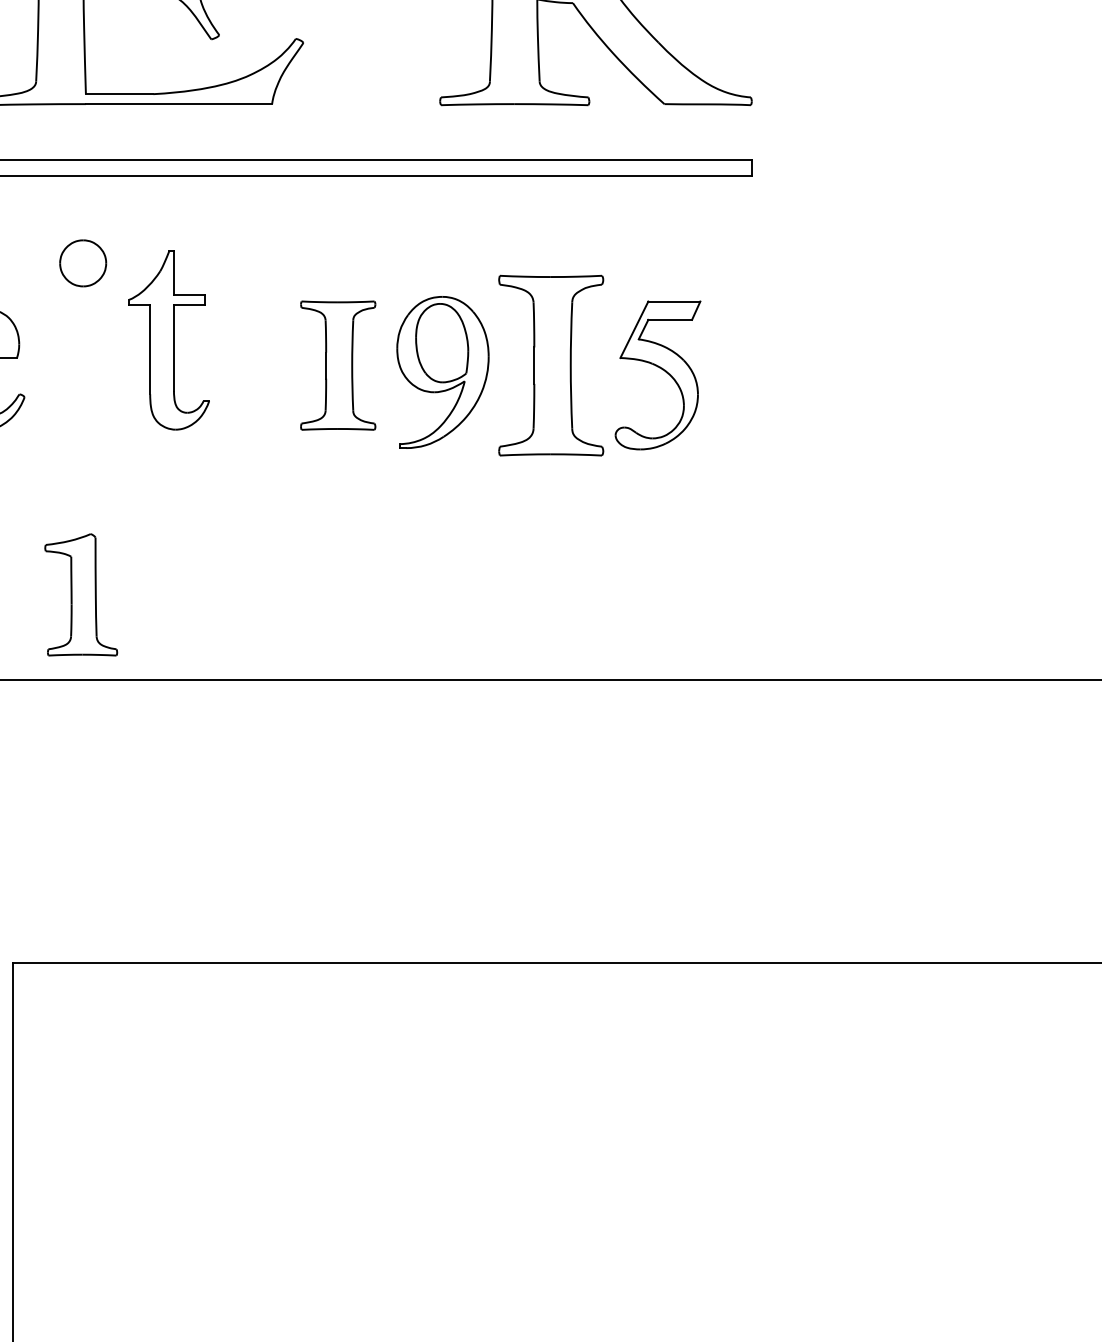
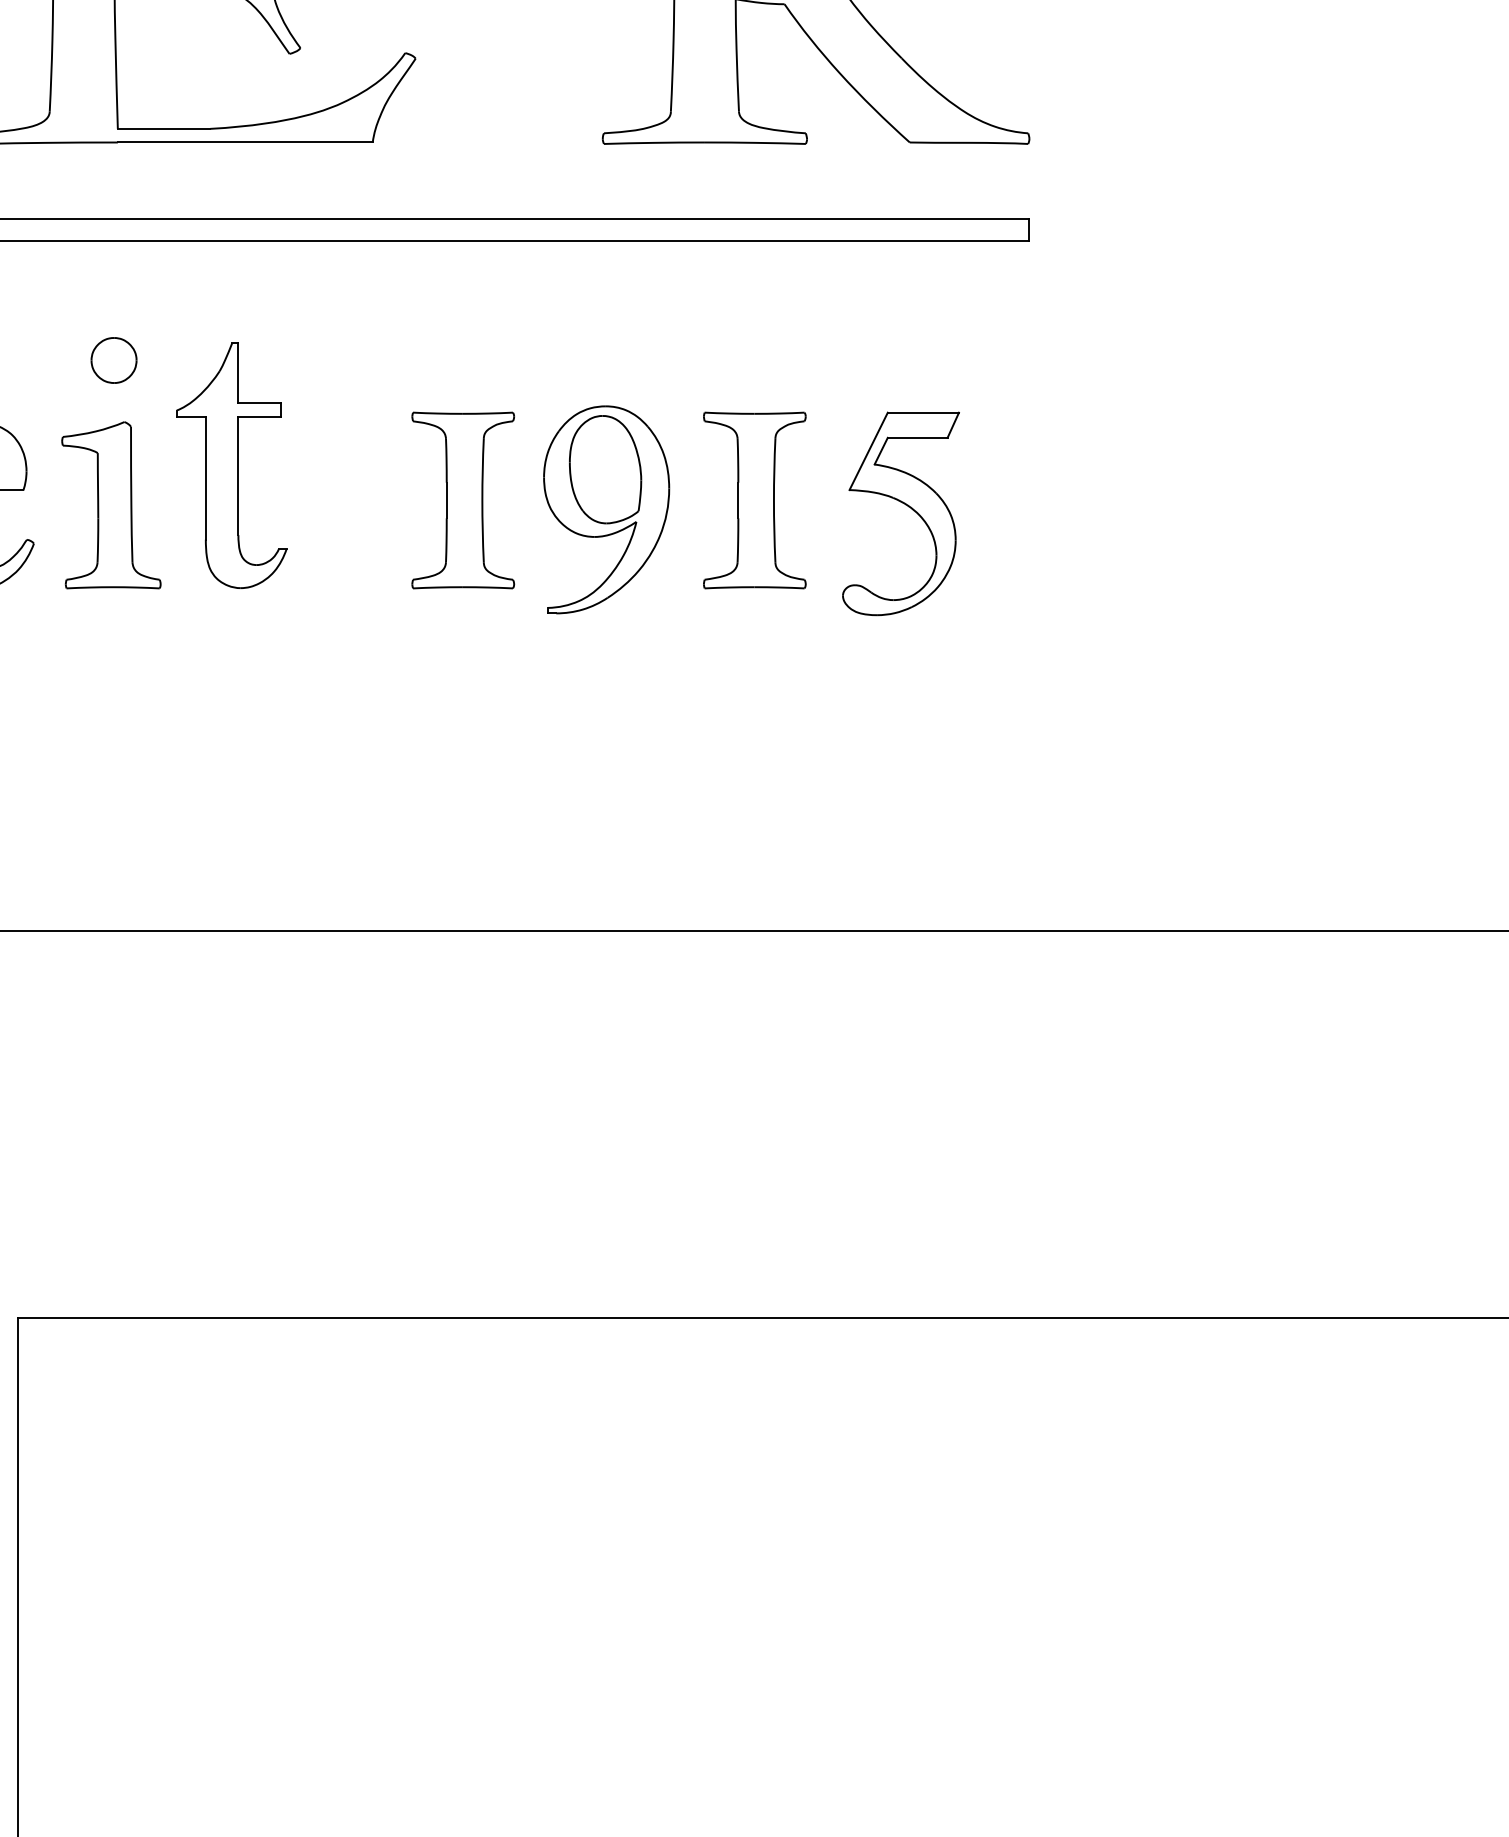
part: (82, 263) -> (113, 360), size x0.71
part: (551, 365) -> (754, 500), size x0.71
part: (81, 595) -> (111, 505), moved

